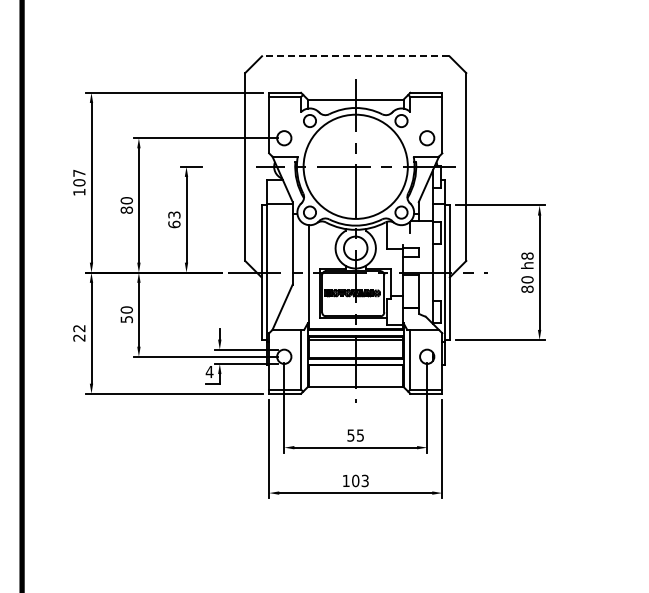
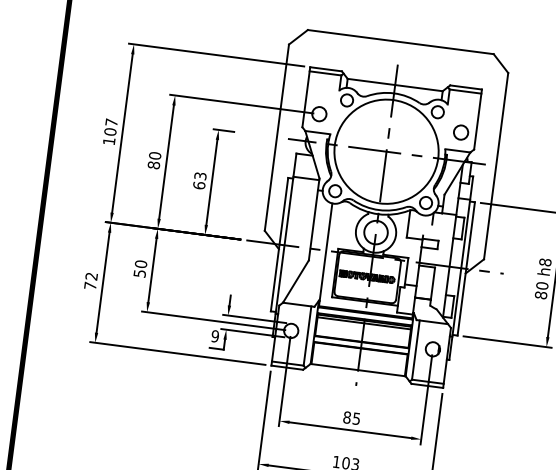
line: (355, 56) -> (400, 42), dashed -> solid
text: (79, 337) -> (90, 285), 22 -> 72
text: (209, 371) -> (215, 335), 4 -> 9
text: (350, 435) -> (346, 417), 55 -> 85

